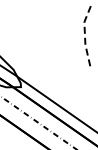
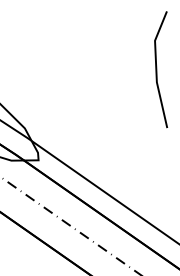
line: (85, 37) -> (157, 69), dashed -> solid

